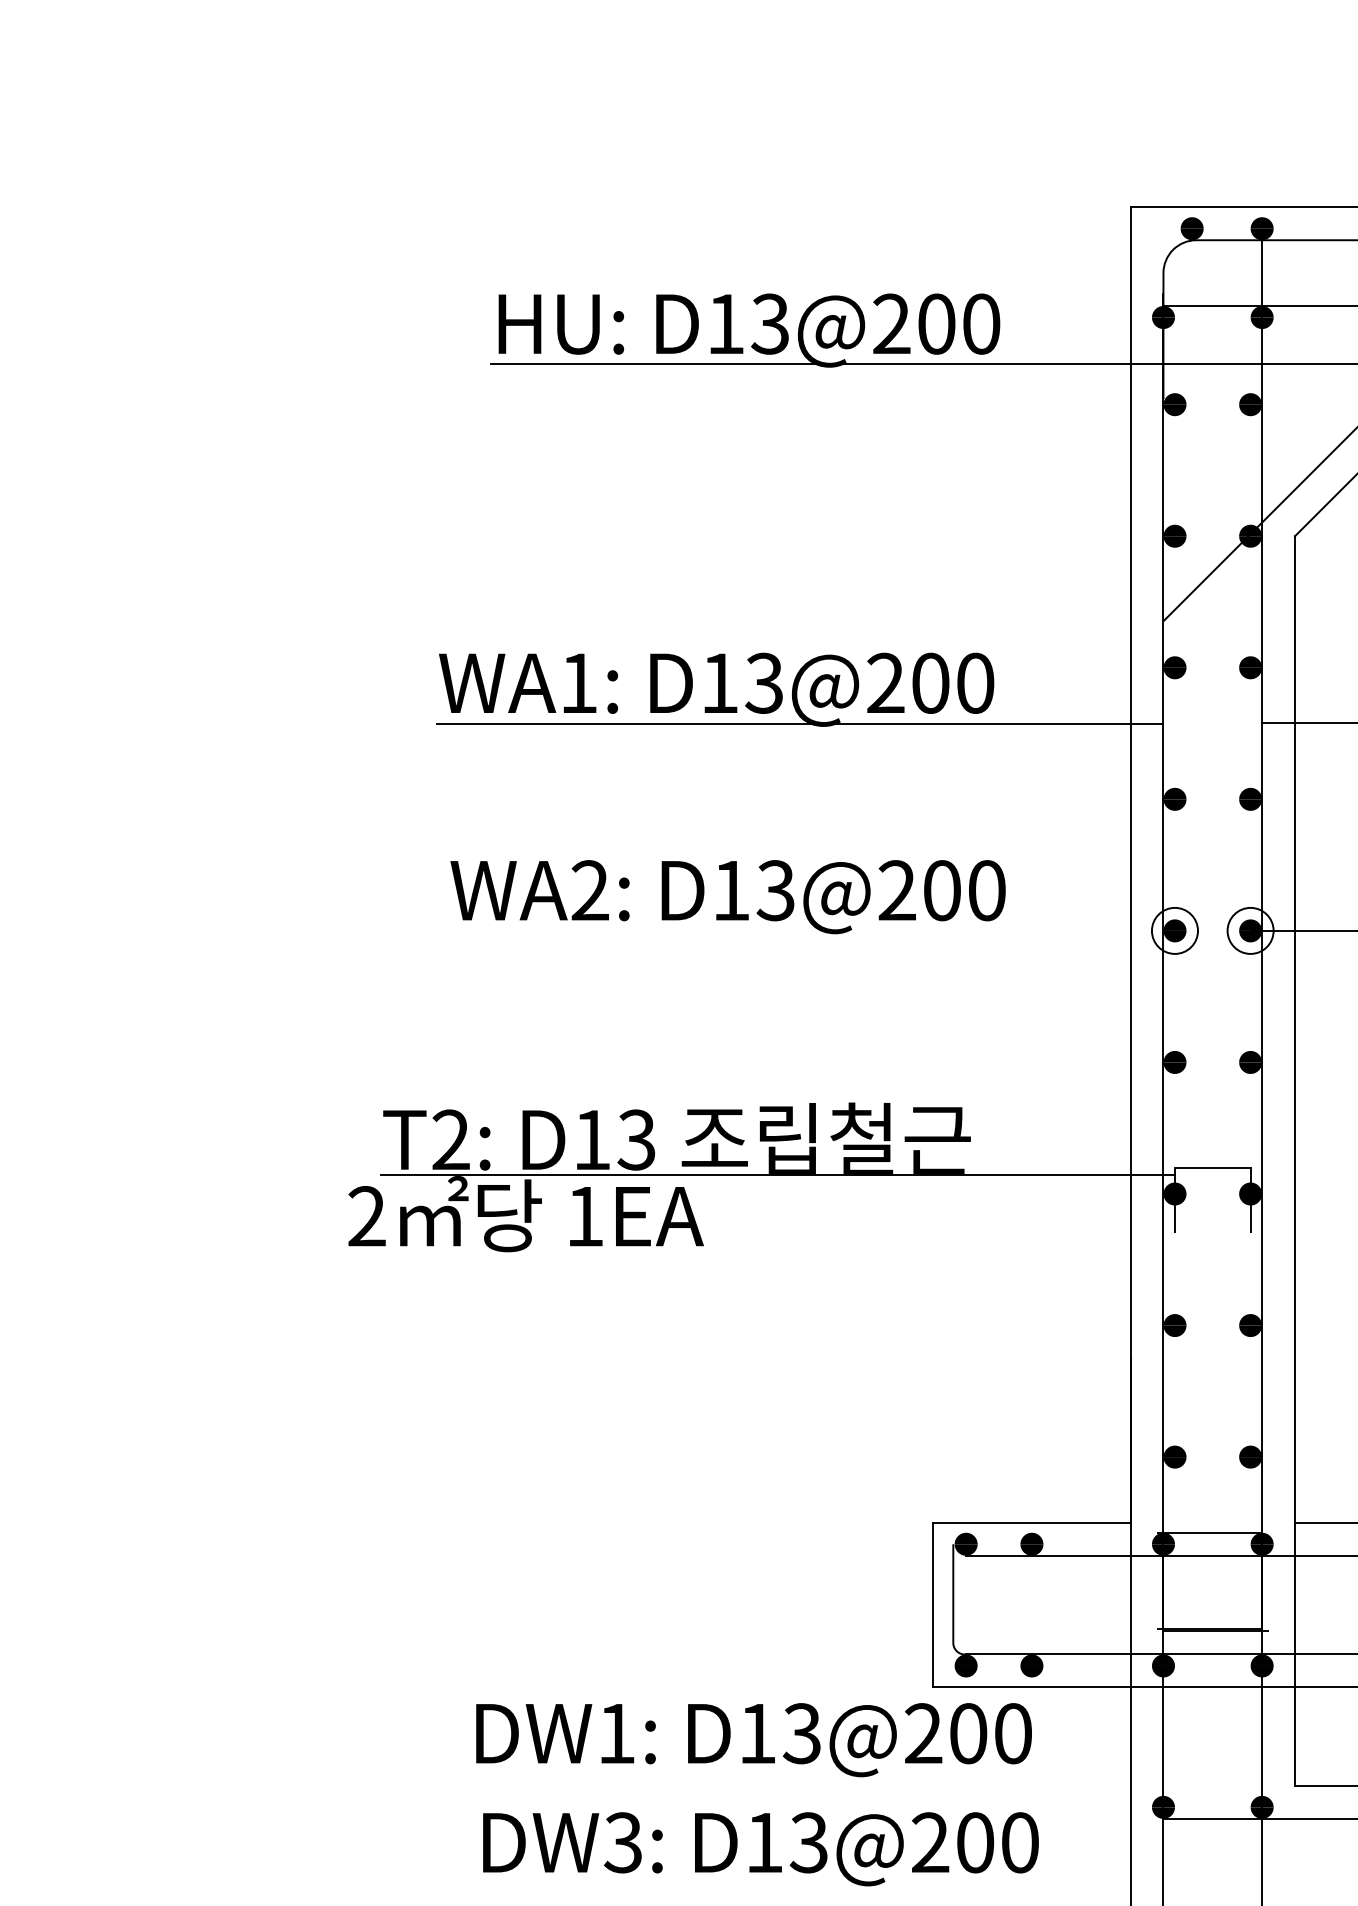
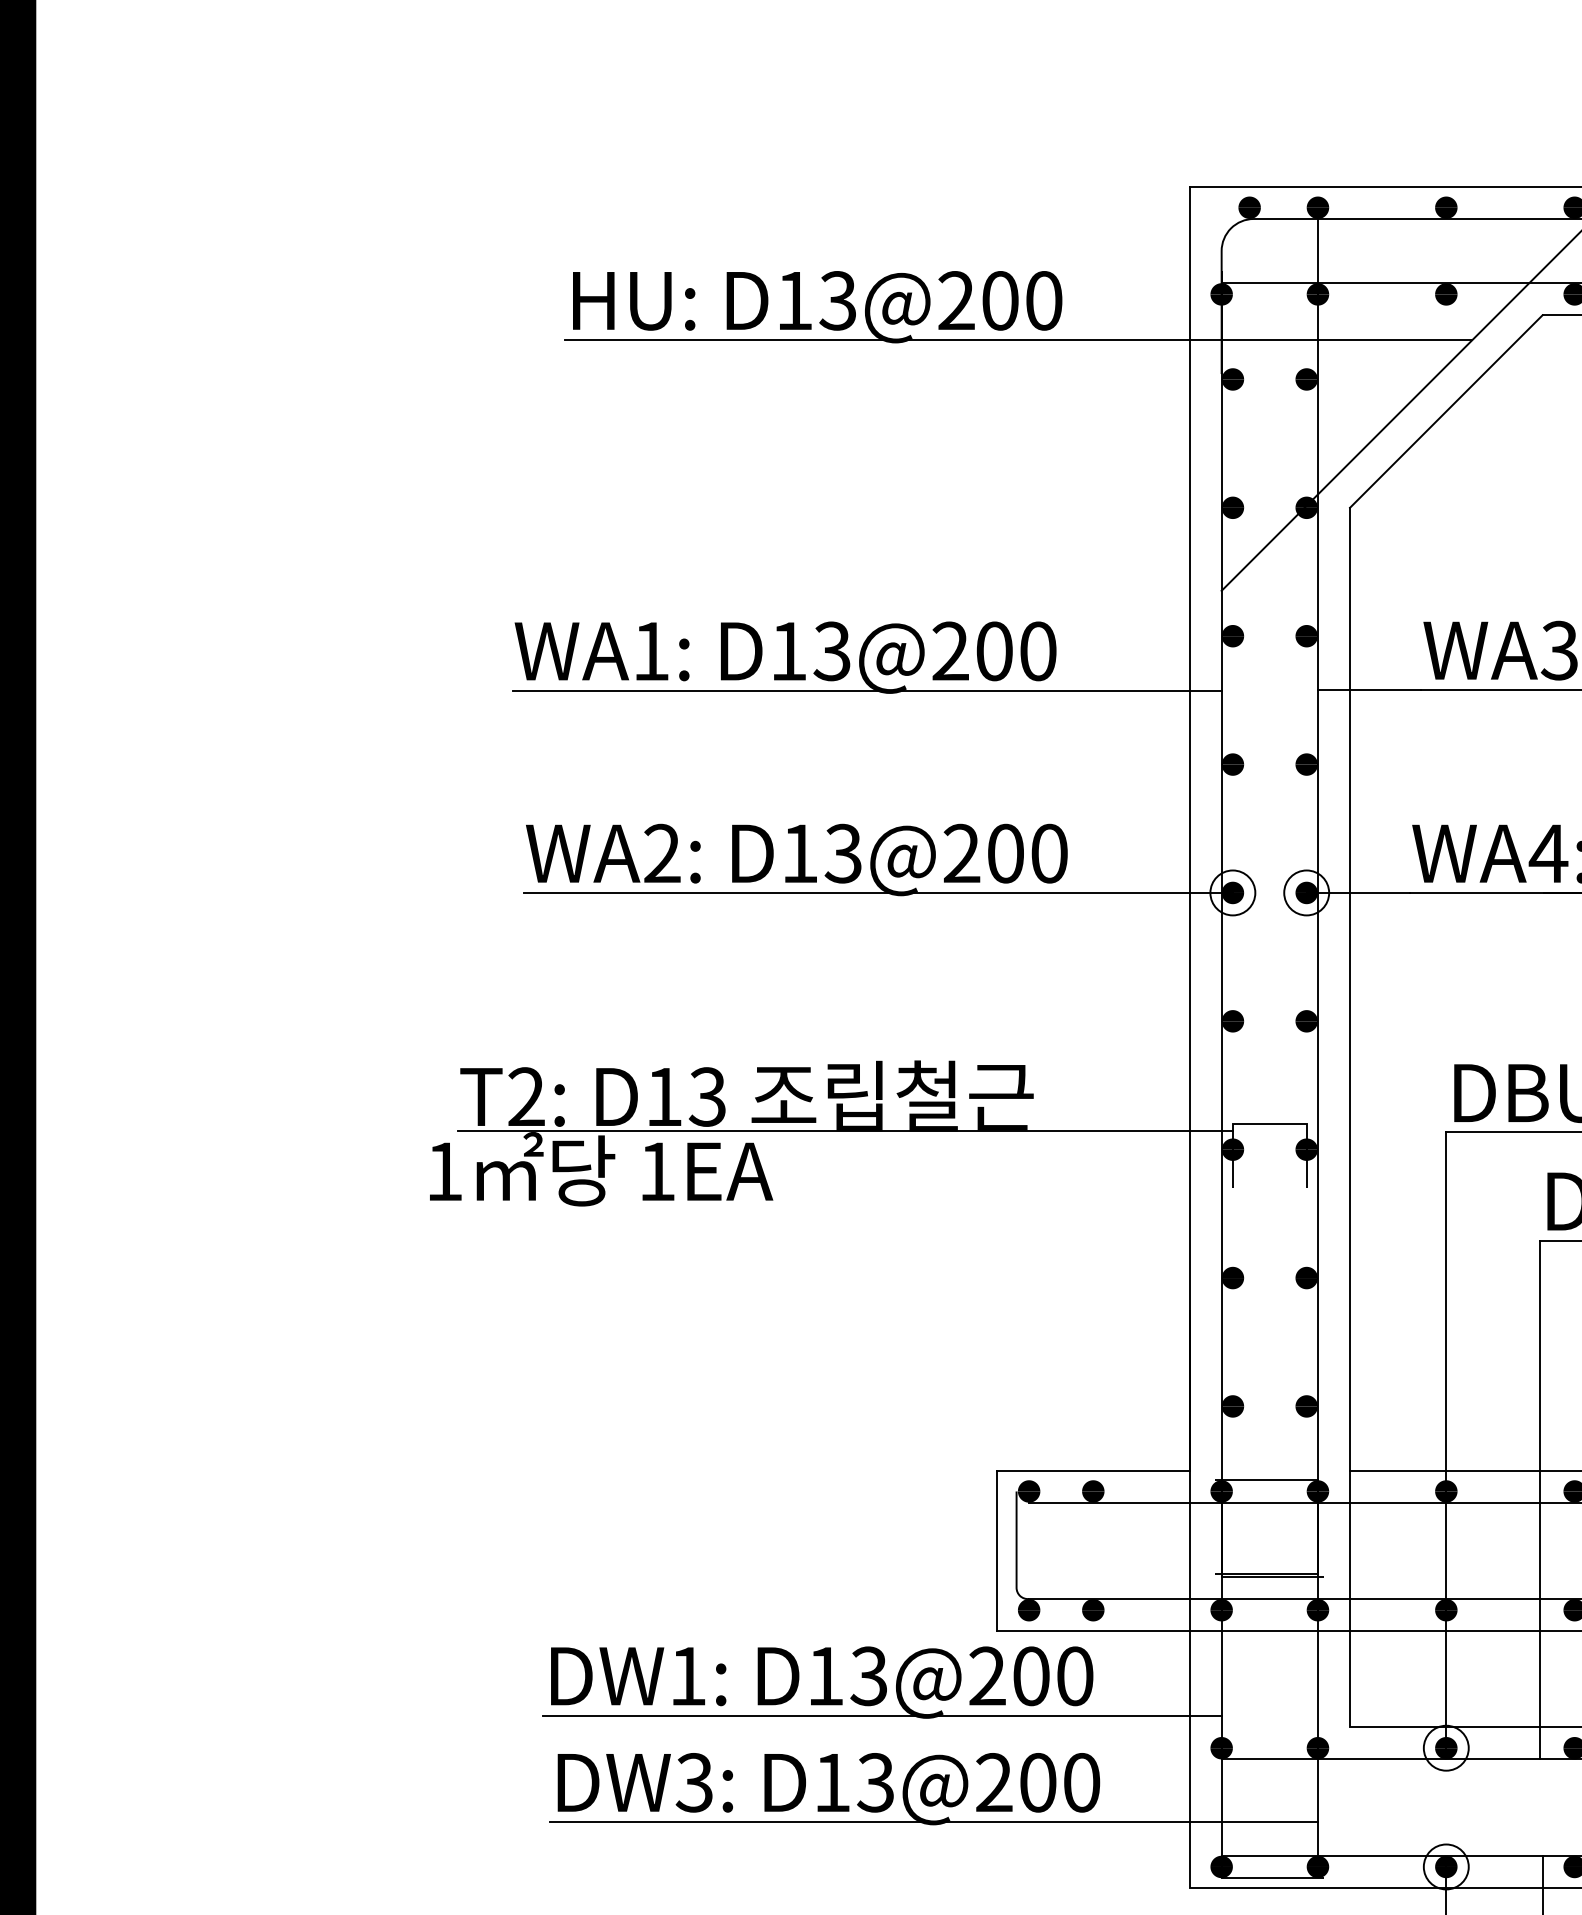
line: (810, 930) -> (877, 892), added
text: (367, 1215) -> (444, 1170), 2 -> 1
line: (815, 1773) -> (882, 1715), added
line: (868, 1883) -> (933, 1822), added

